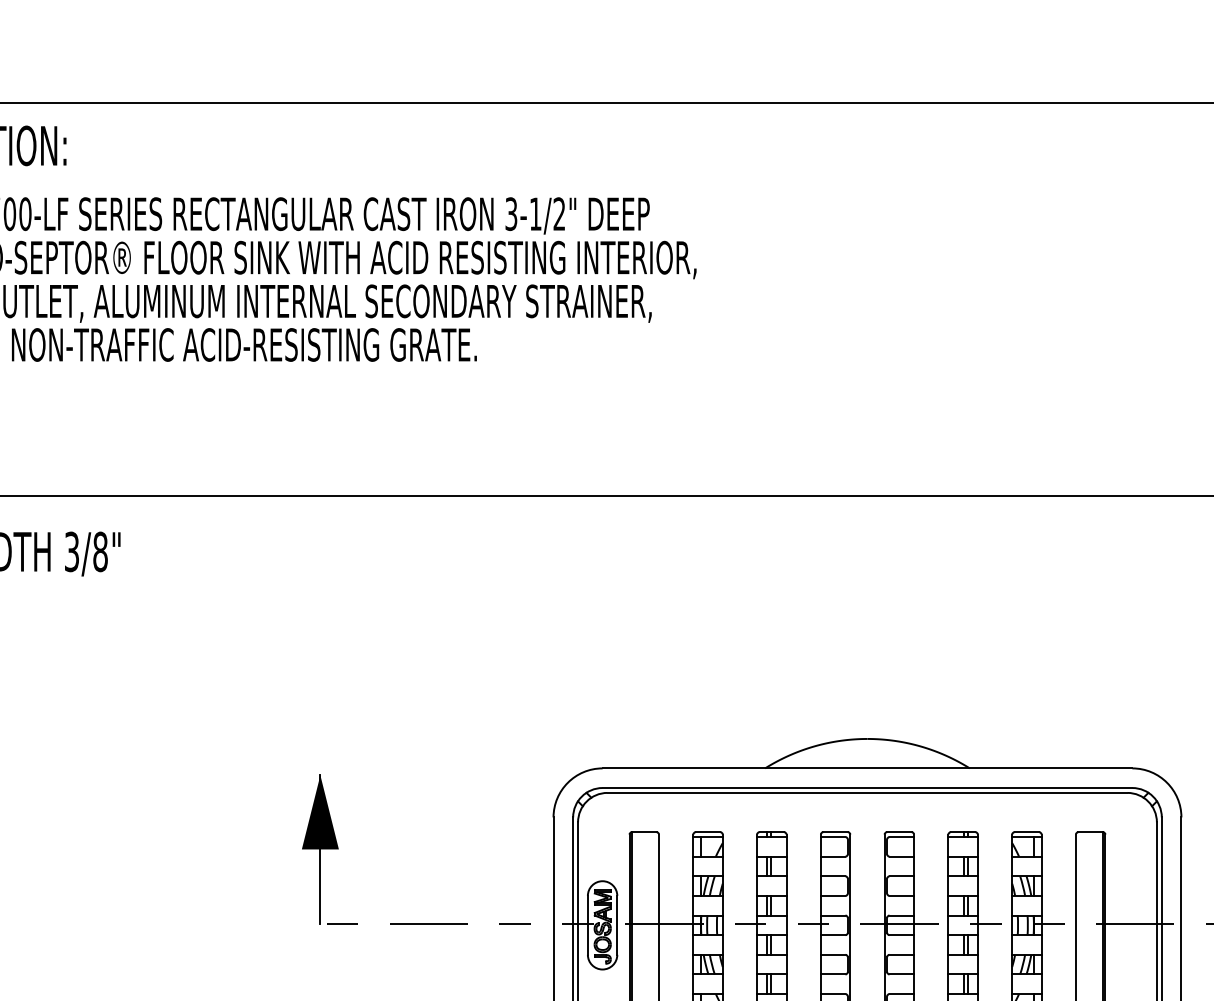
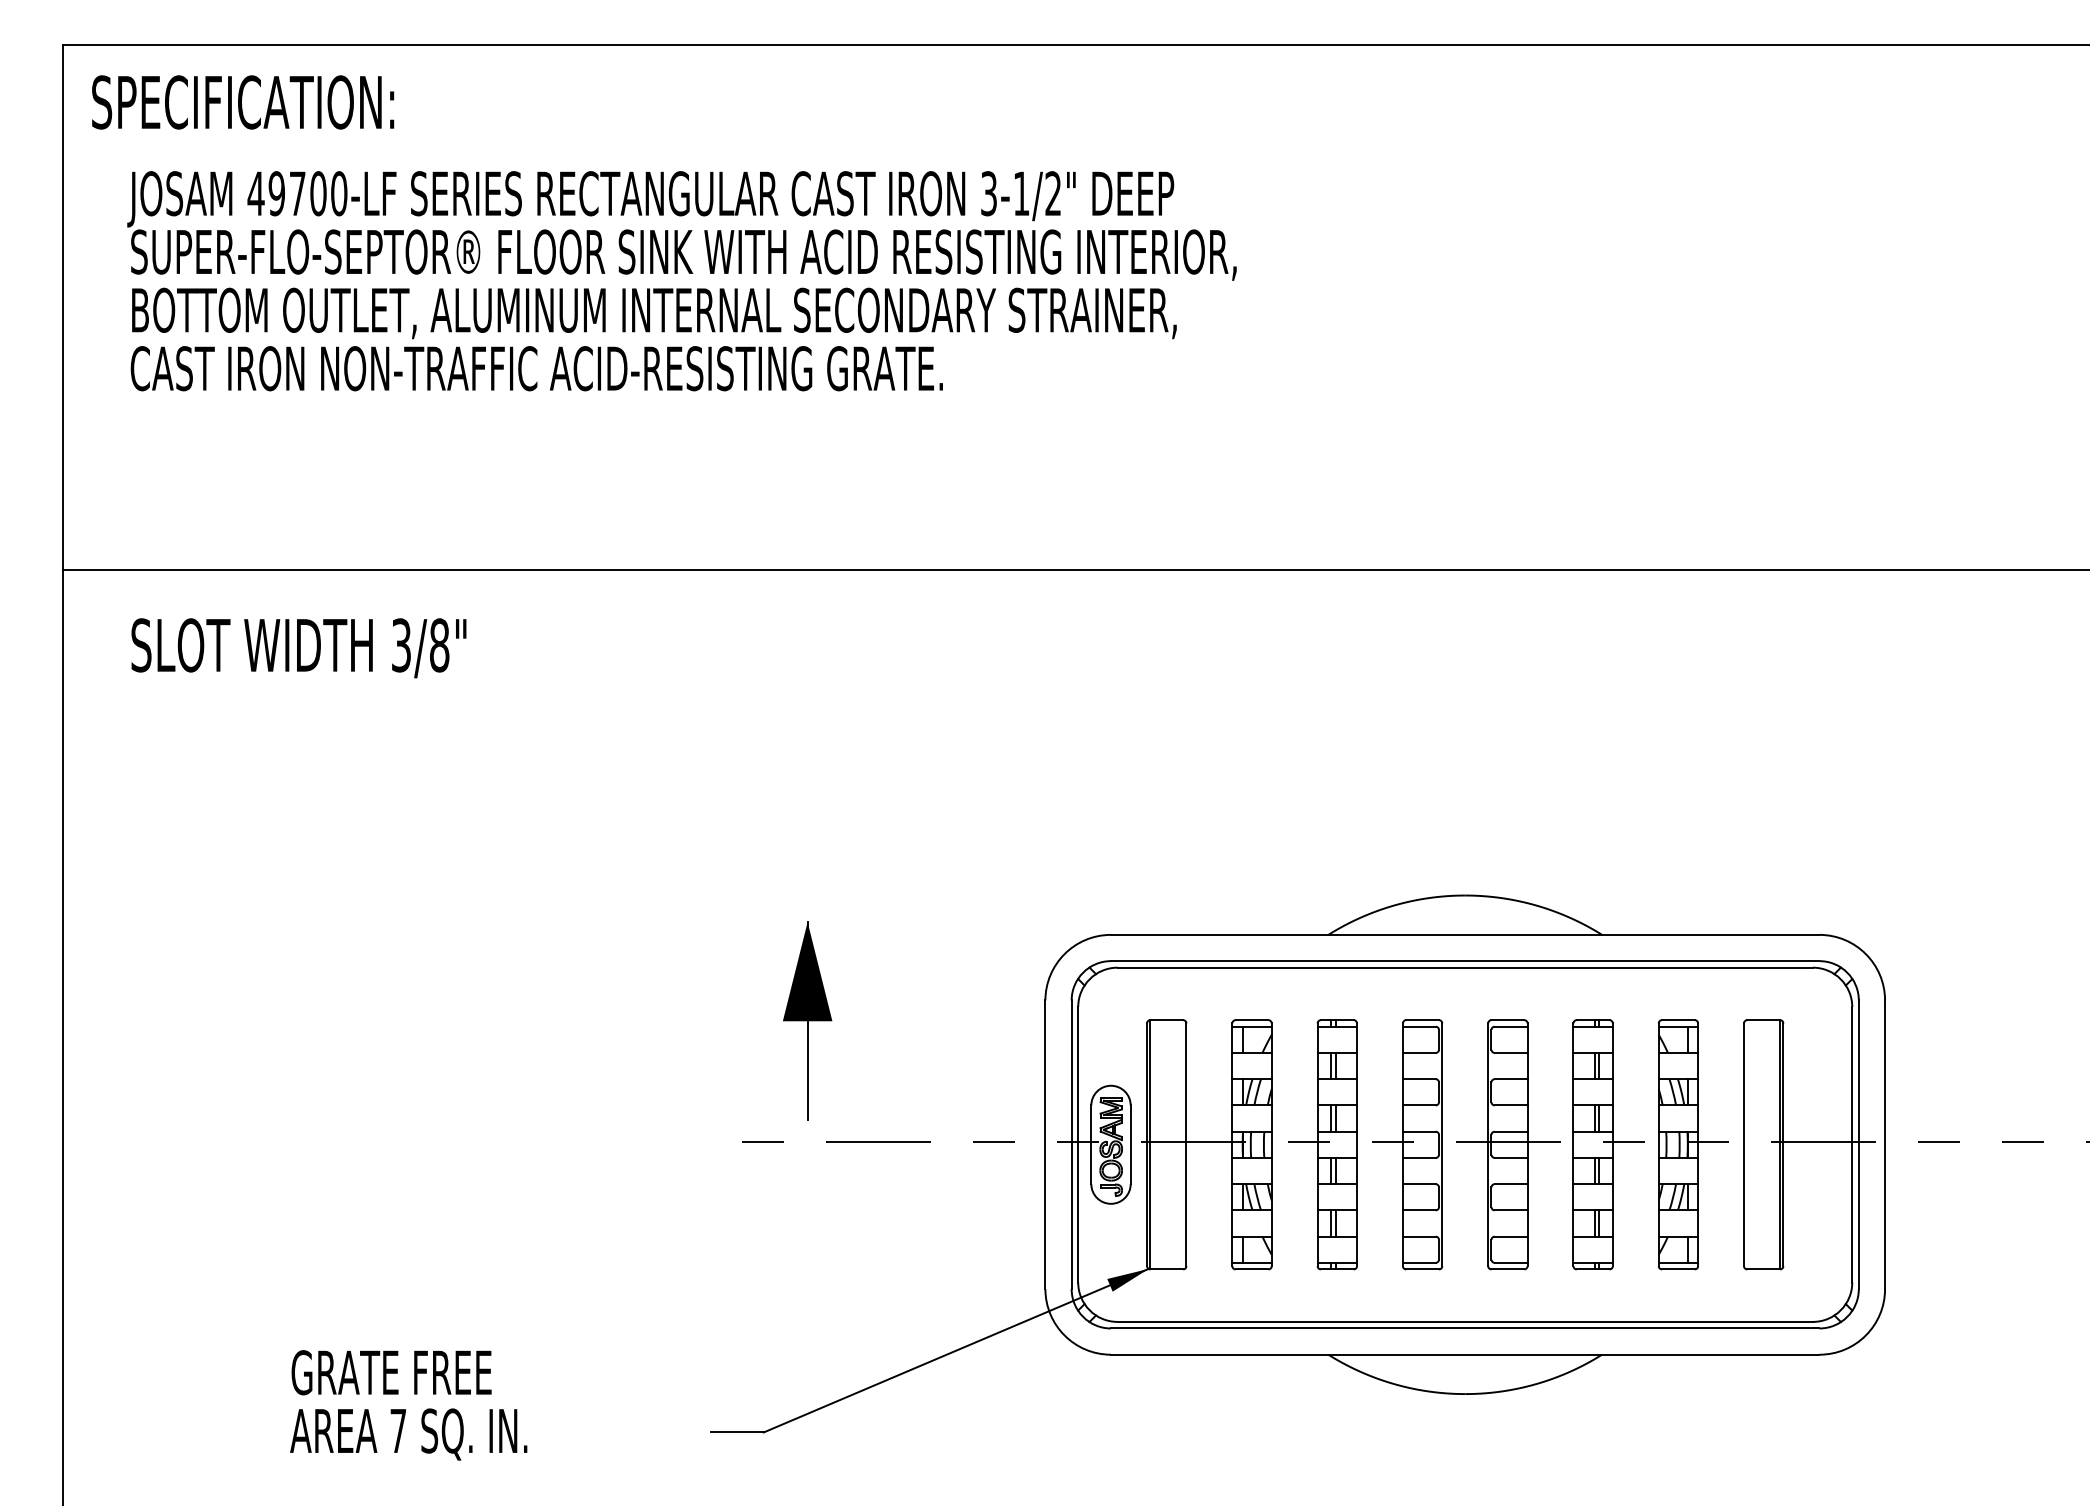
part: (320, 848) -> (807, 1020), moved

